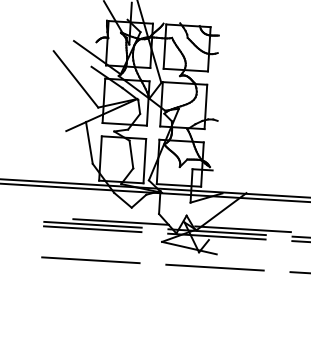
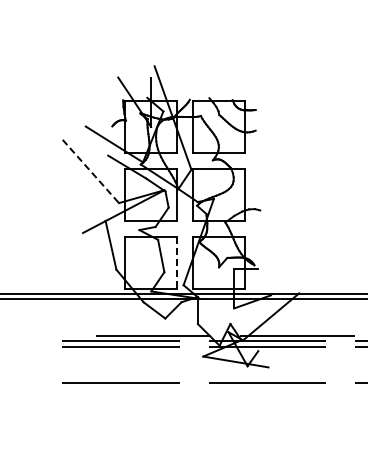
line: (76, 79) -> (91, 171), solid -> dashed
line: (144, 161) -> (177, 263), solid -> dashed

